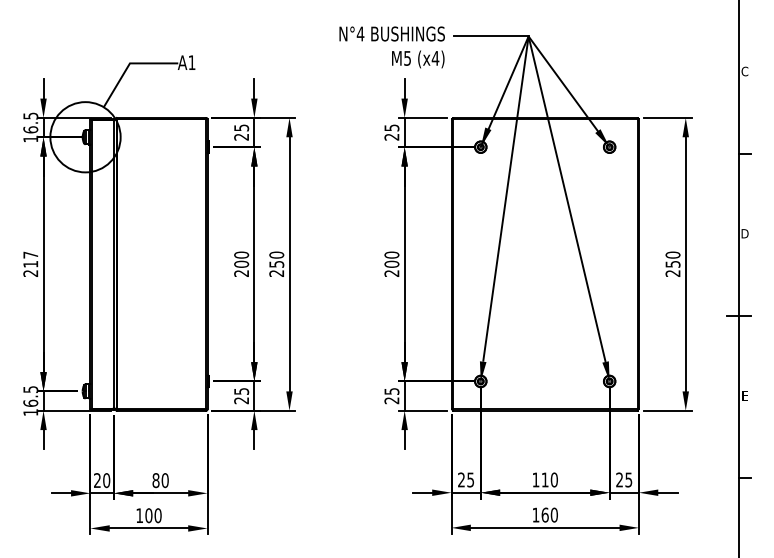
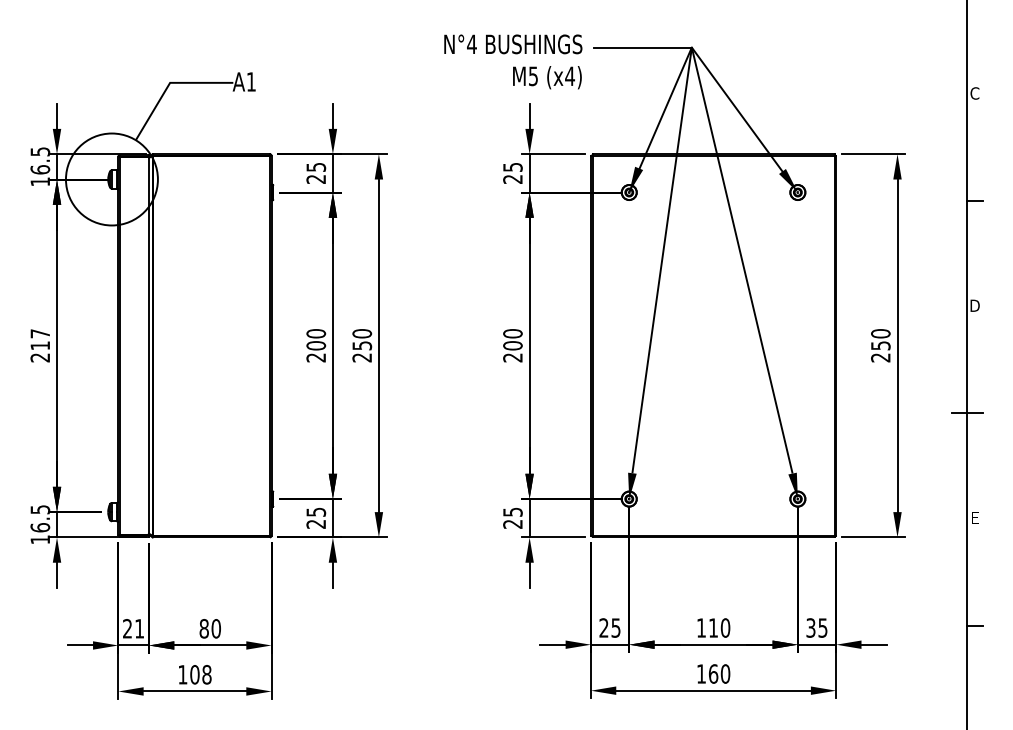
text: (106, 480) -> (139, 628), 20 -> 21
text: (619, 480) -> (810, 628), 25 -> 35
text: (157, 515) -> (206, 674), 100 -> 108

